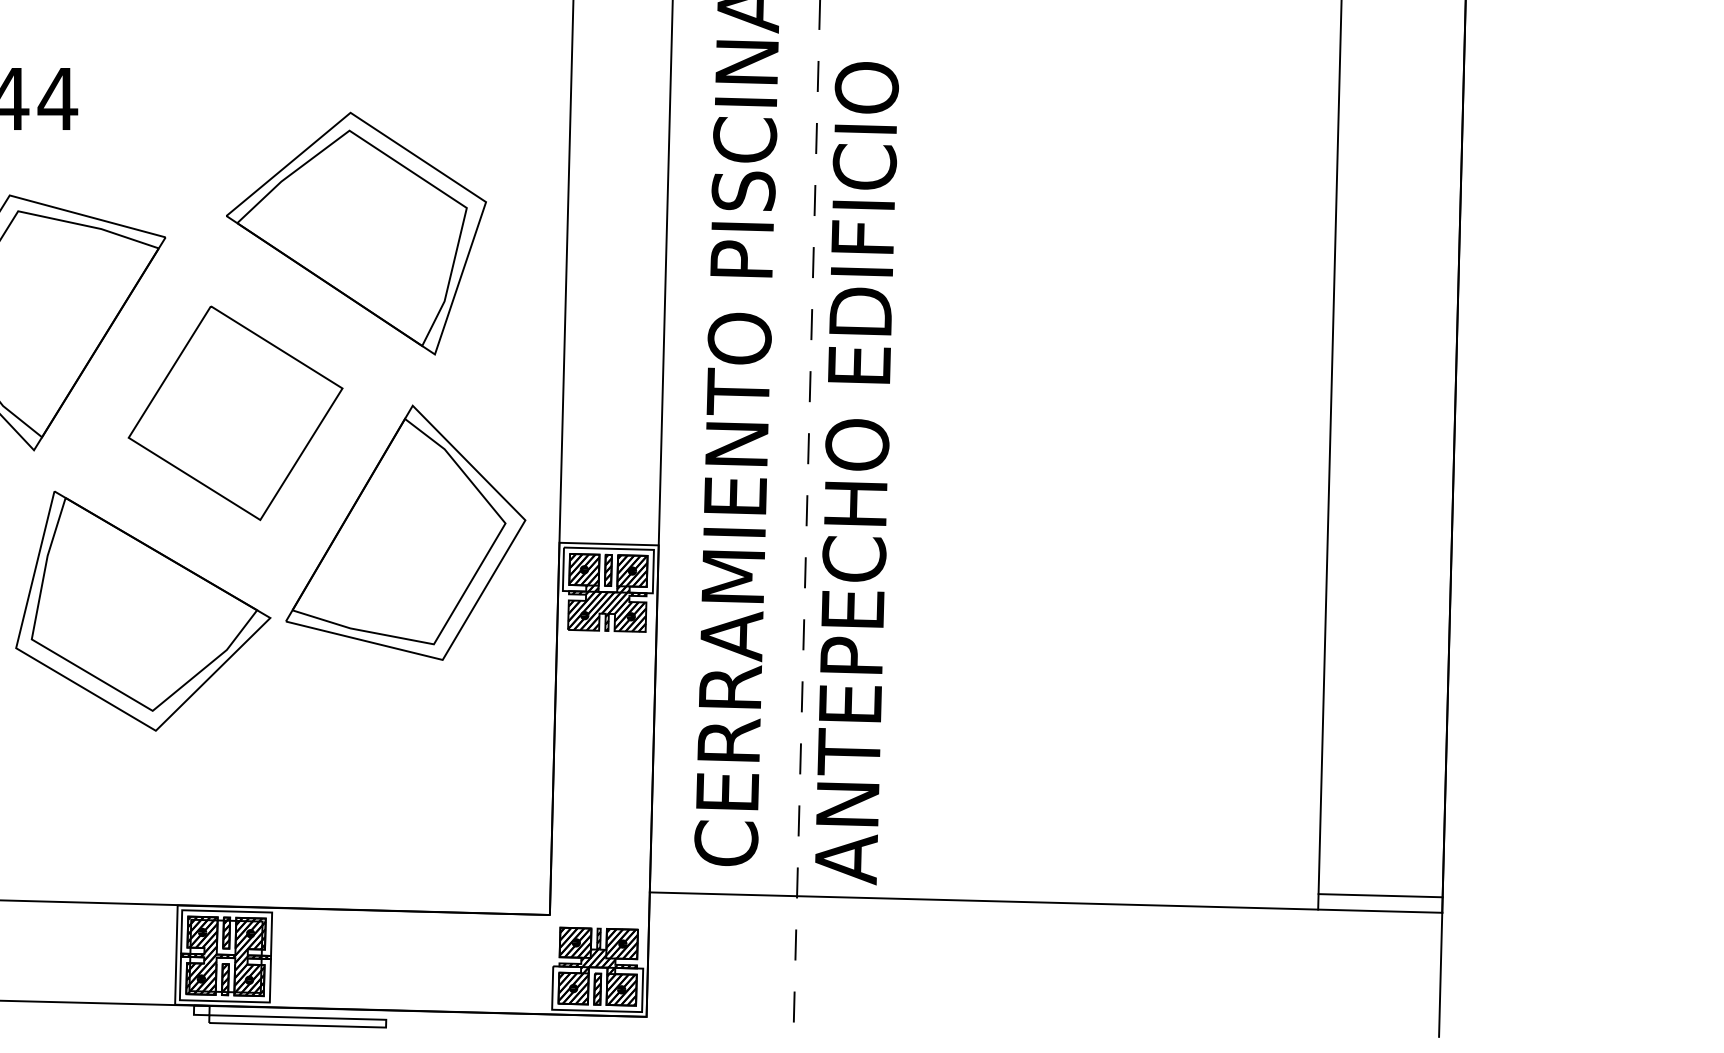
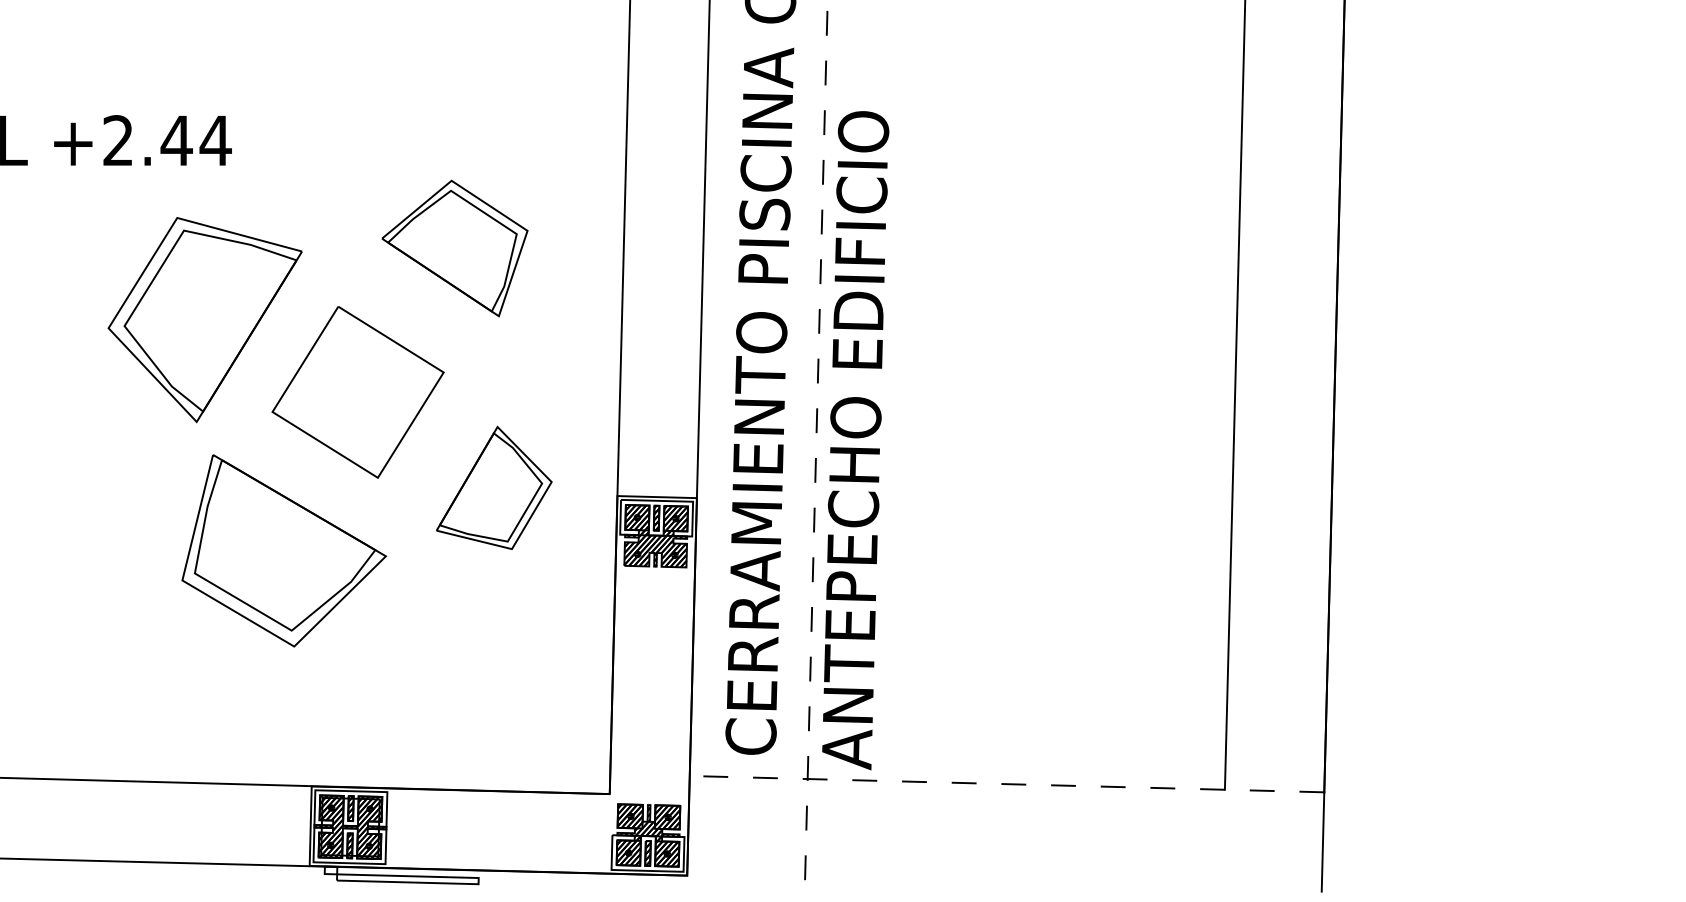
part: (355, 233) -> (454, 248), size x0.7
part: (404, 532) -> (493, 487), size x0.6
line: (1380, 895) -> (1274, 778), removed
line: (1045, 903) -> (1006, 784), solid -> dashed

